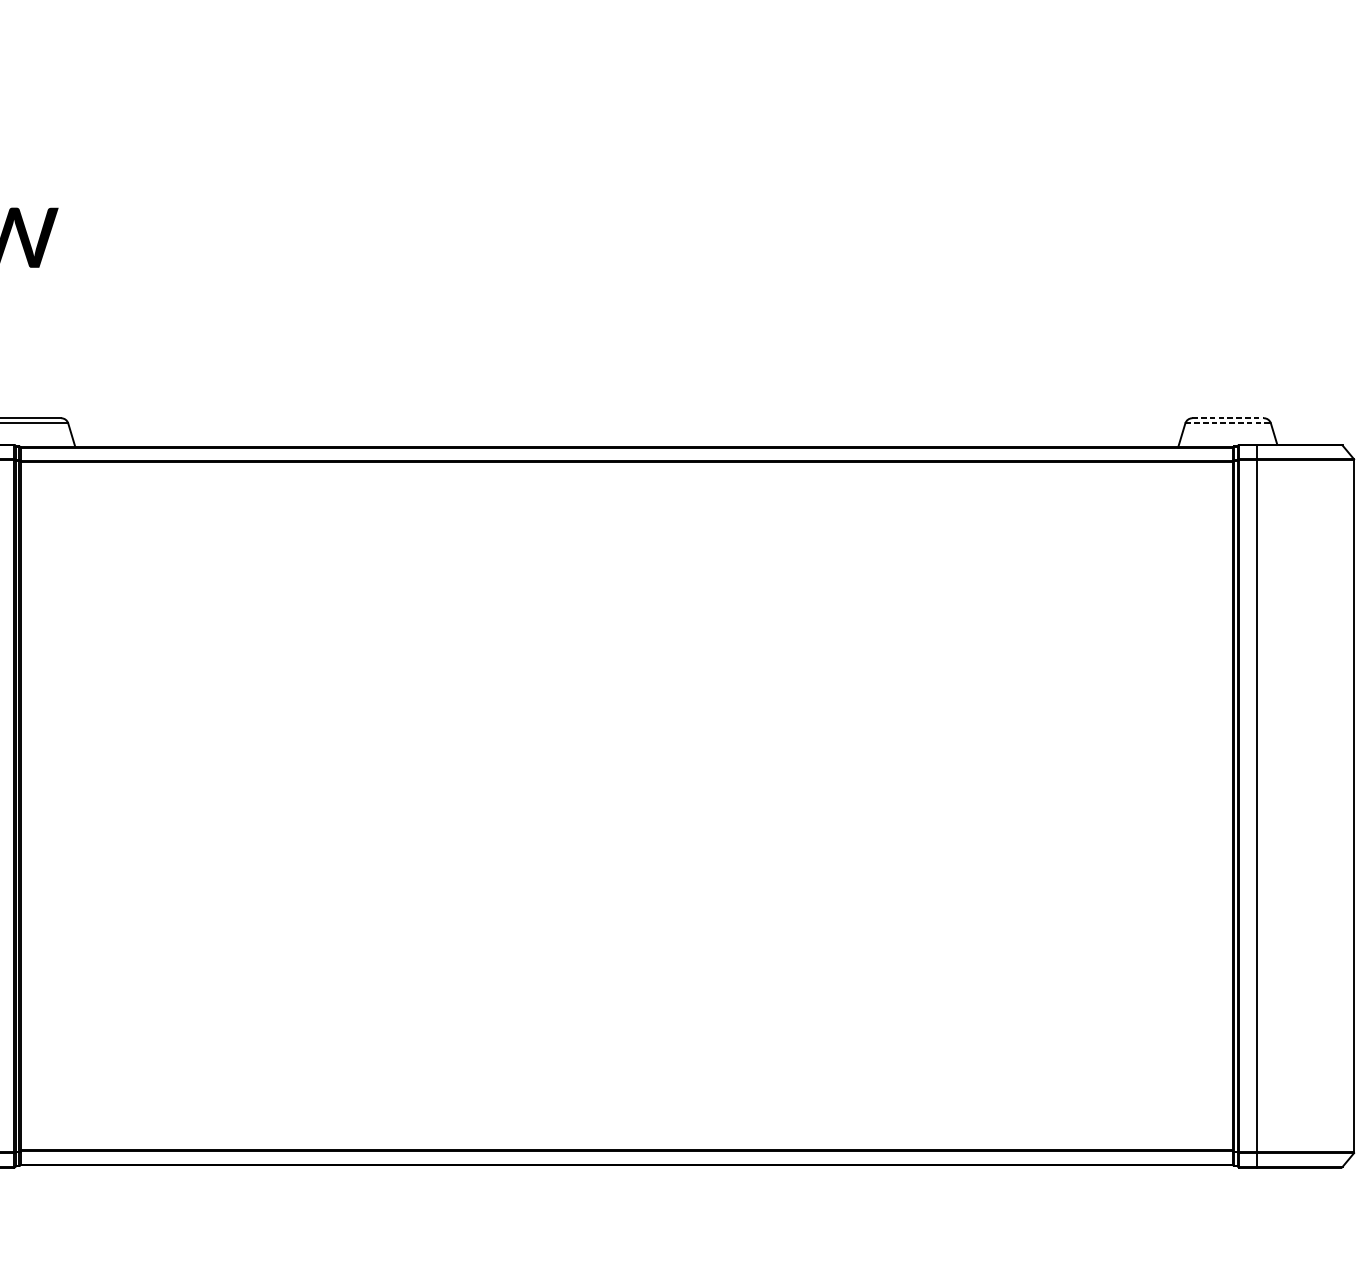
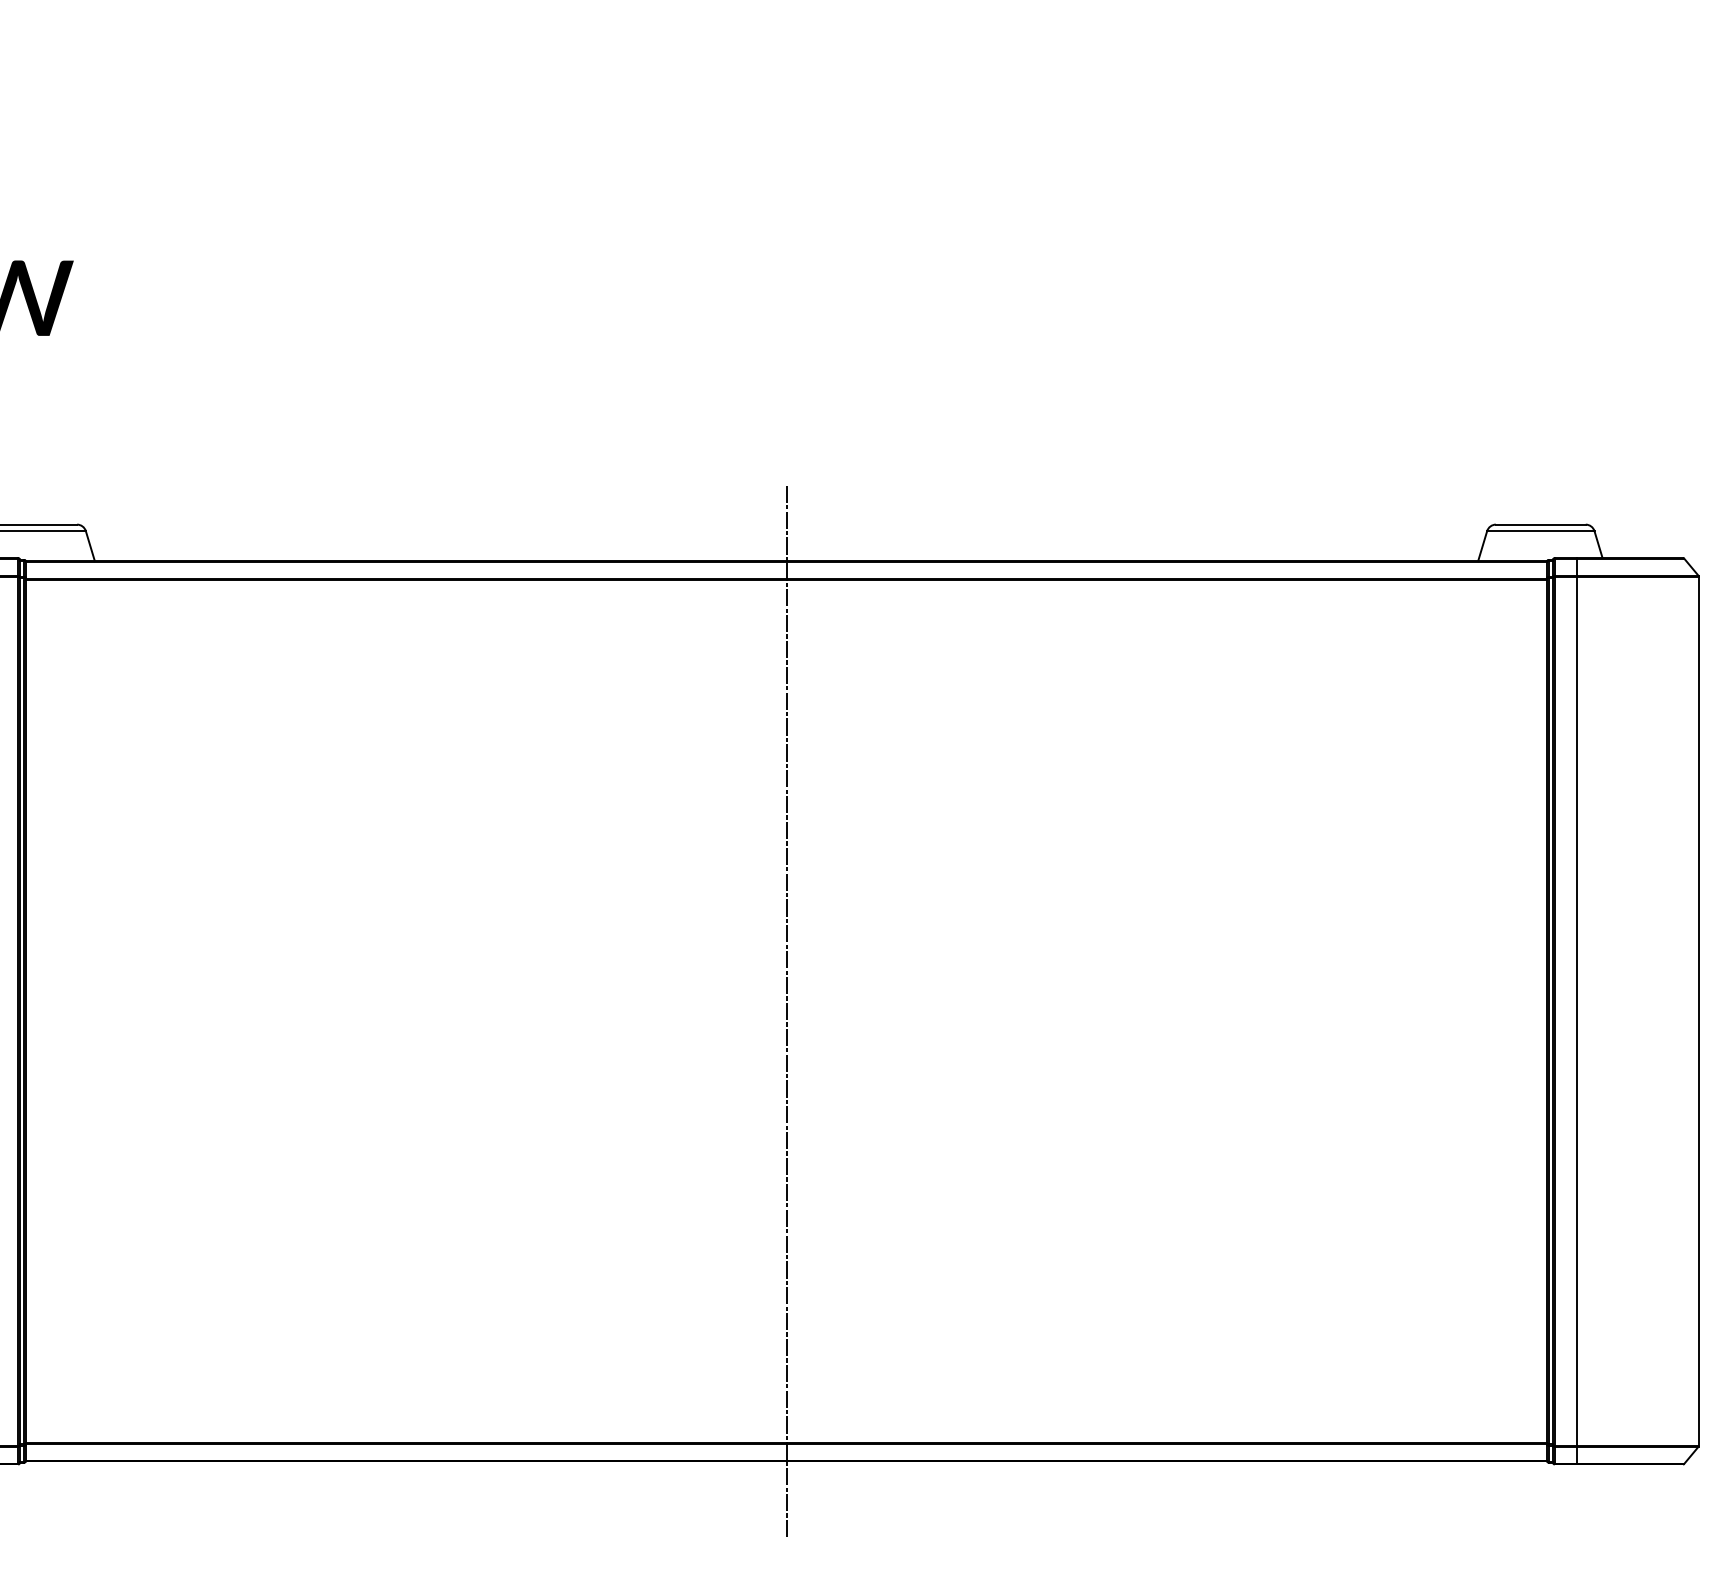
line: (1227, 418) -> (1540, 524), dashed -> solid
line: (1227, 423) -> (1540, 531), dashed -> solid
line: (626, 805) -> (786, 1010), added

